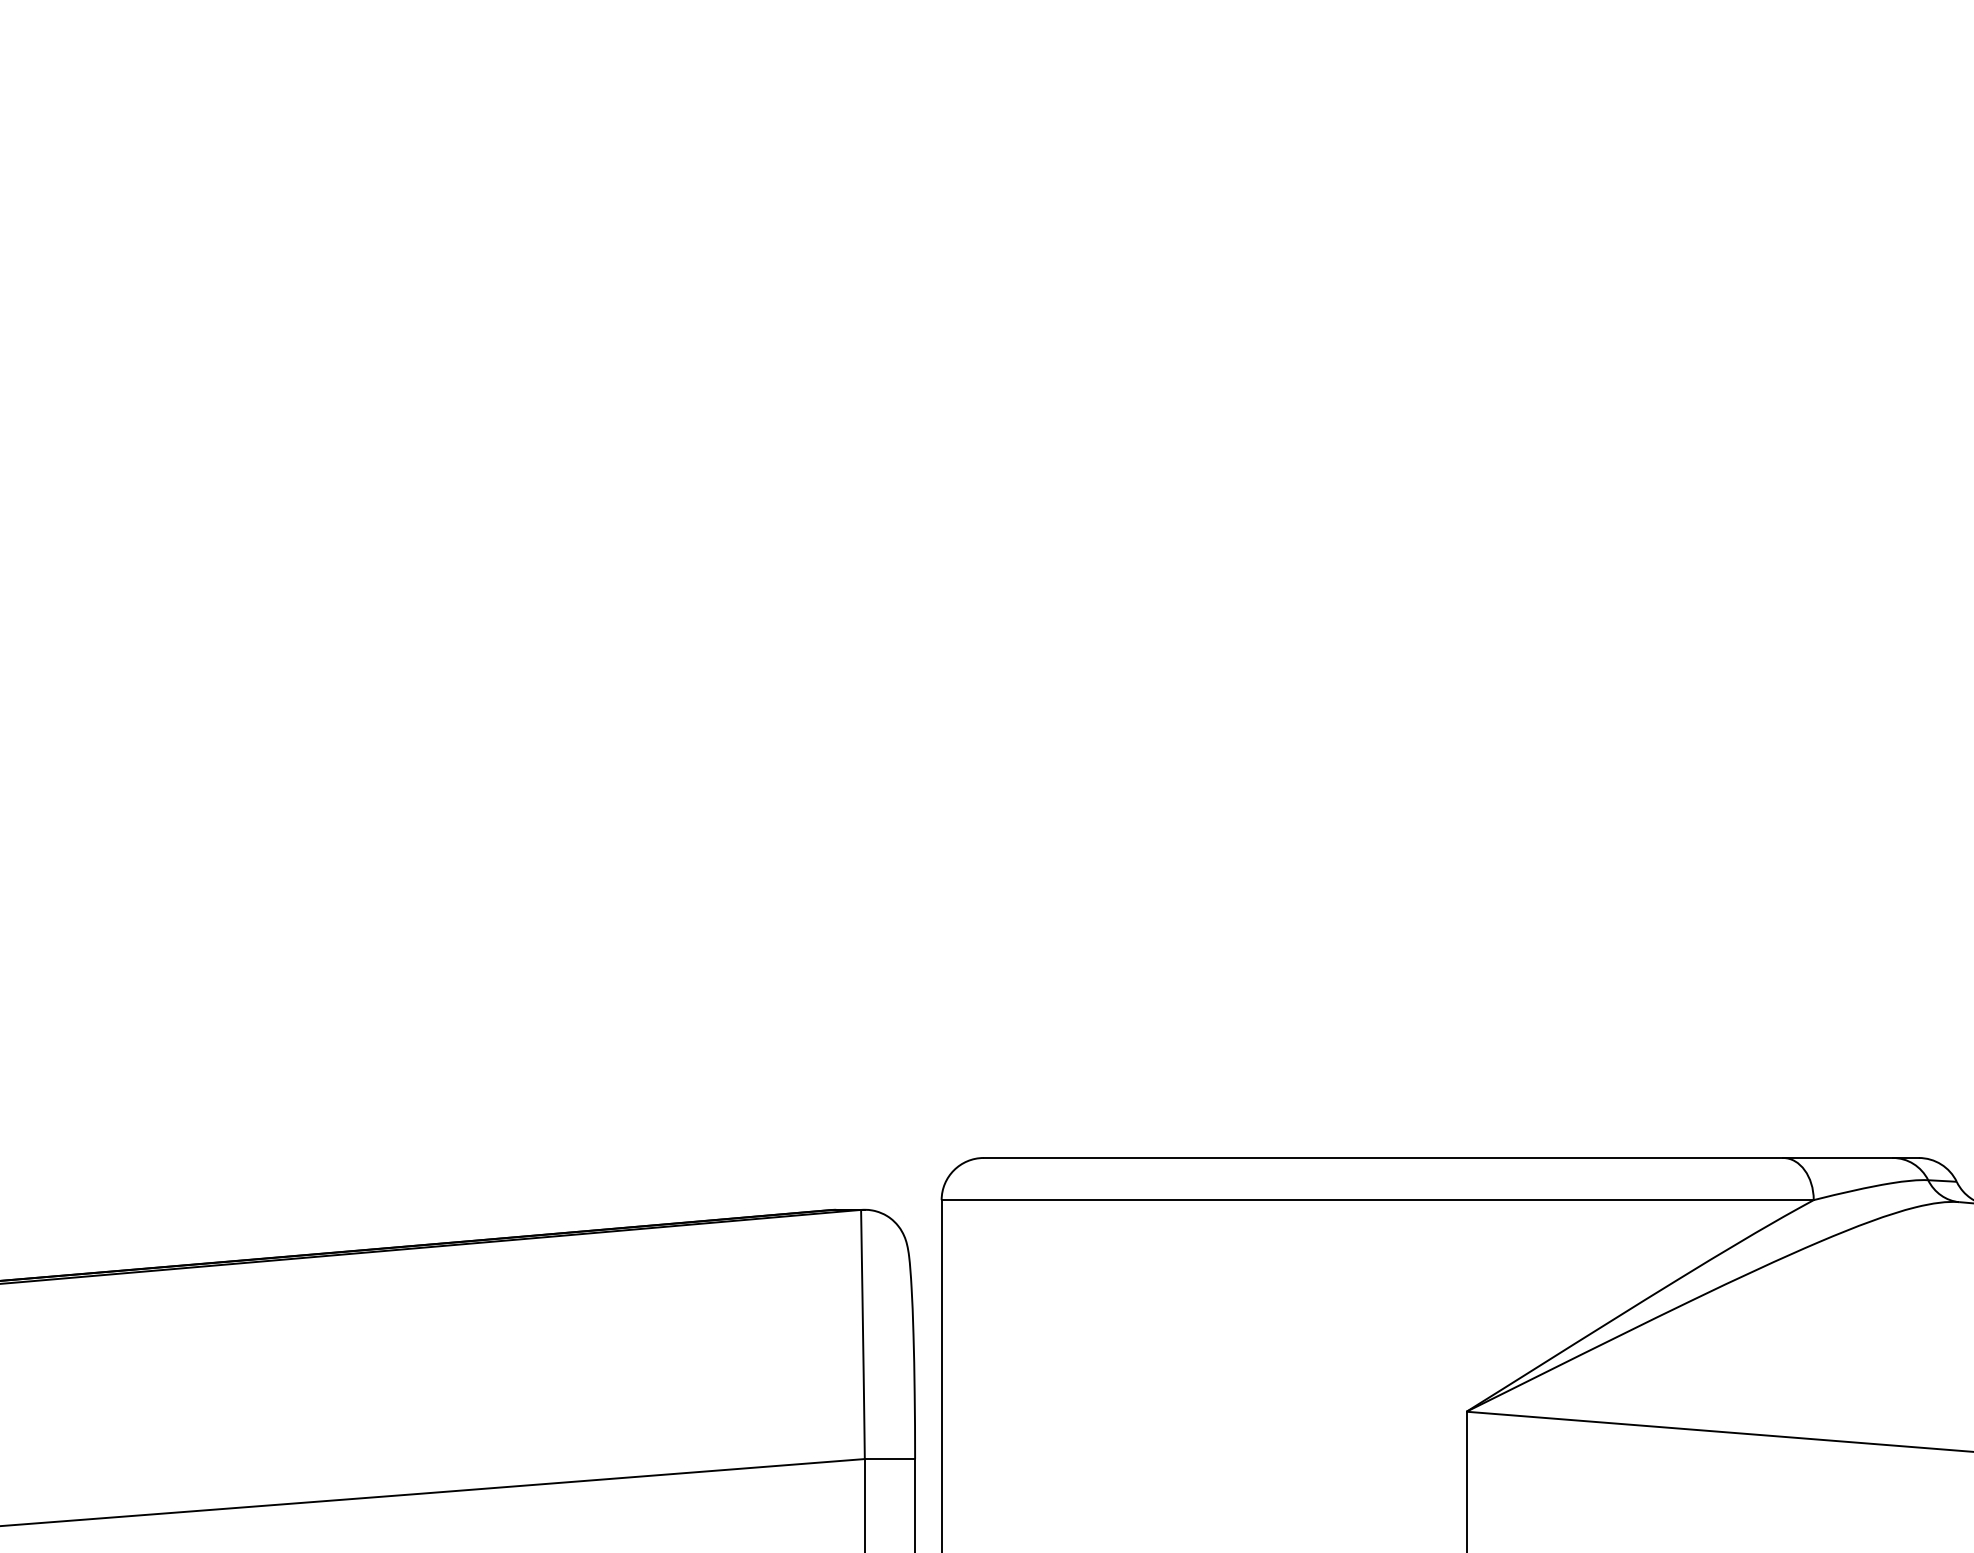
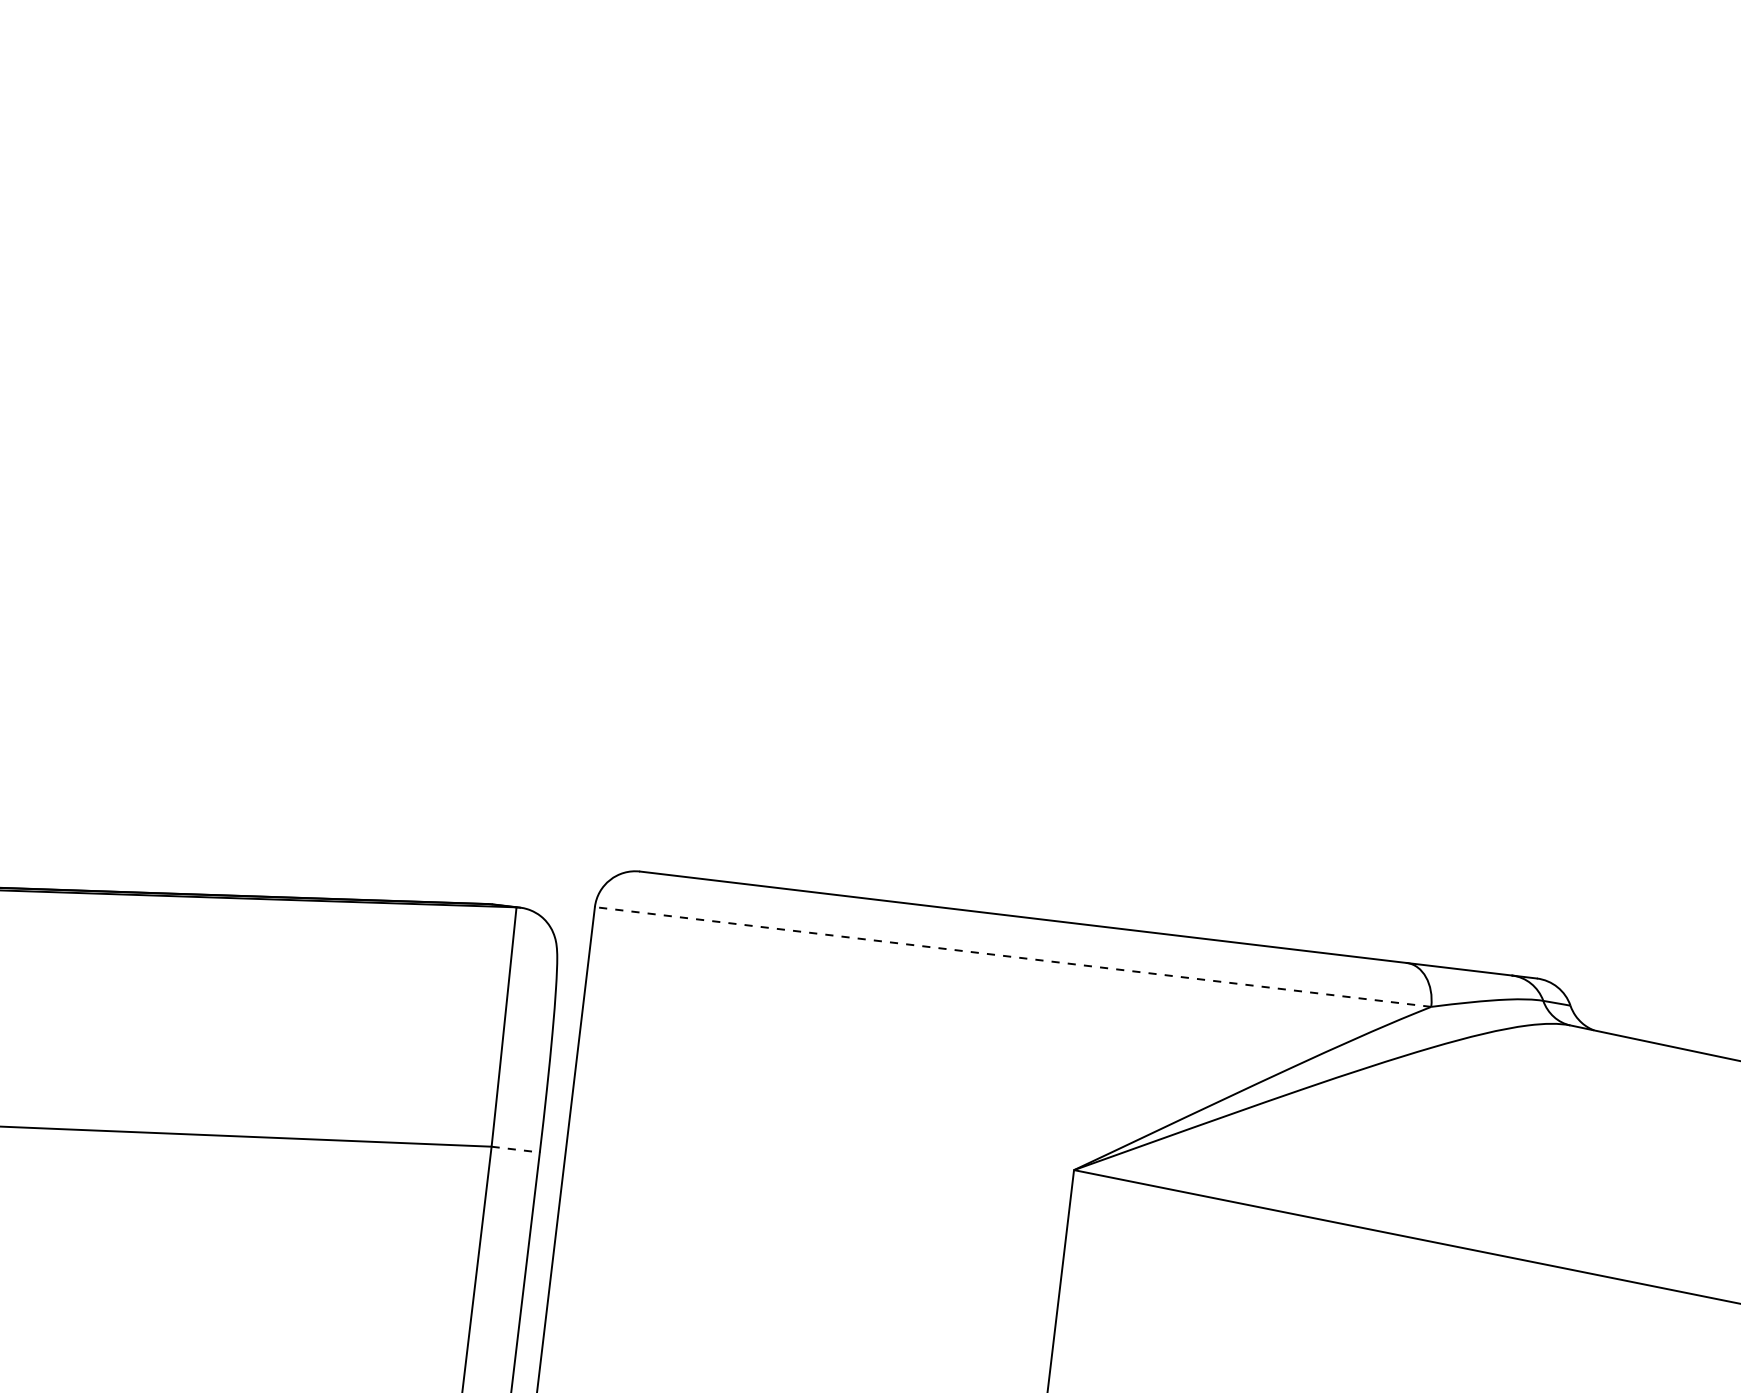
line: (1377, 1200) -> (1012, 957), solid -> dashed
line: (890, 1459) -> (516, 1150), solid -> dashed

